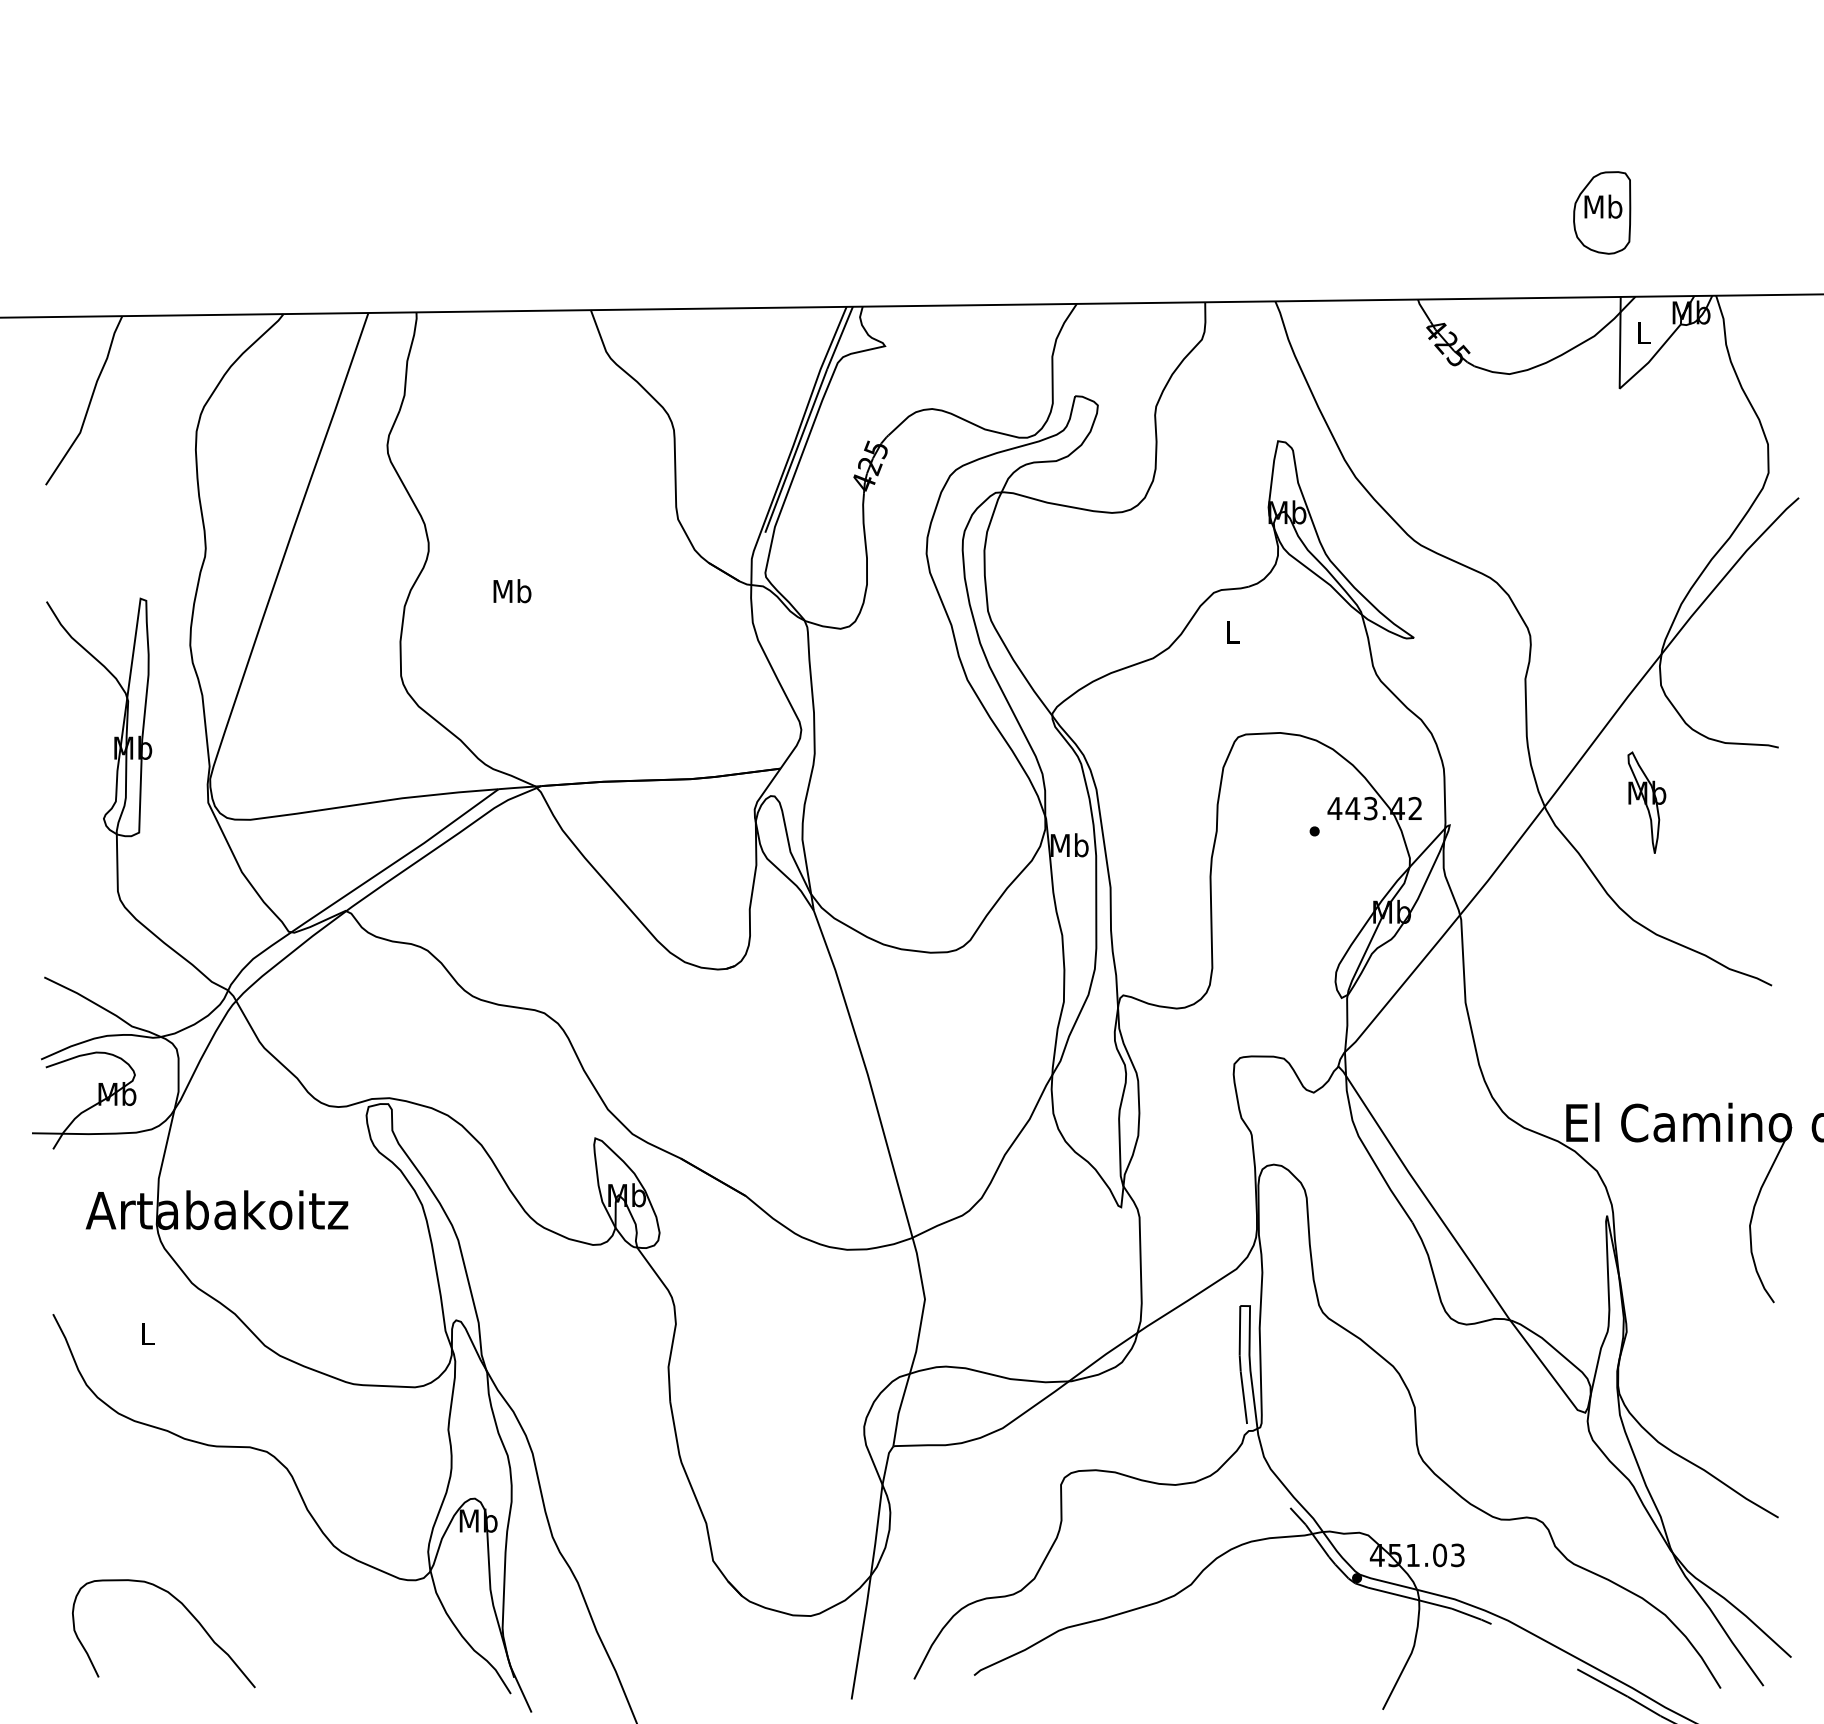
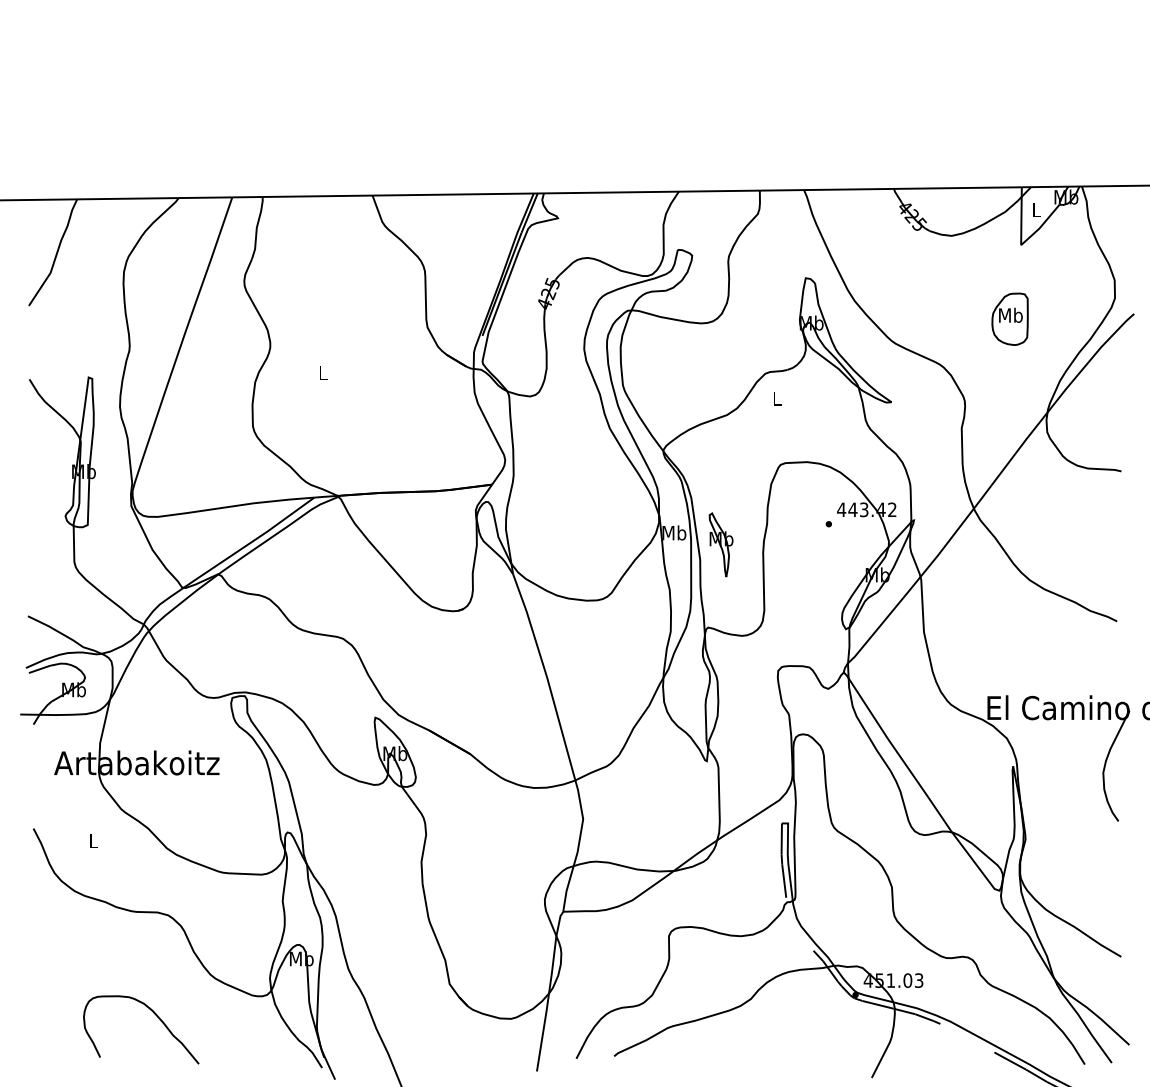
part: (1601, 211) -> (1009, 318), moved
text: (511, 590) -> (322, 372), Mb -> L
part: (1645, 801) -> (720, 544), moved
curve: (186, 1610) -> (155, 1015), moved

